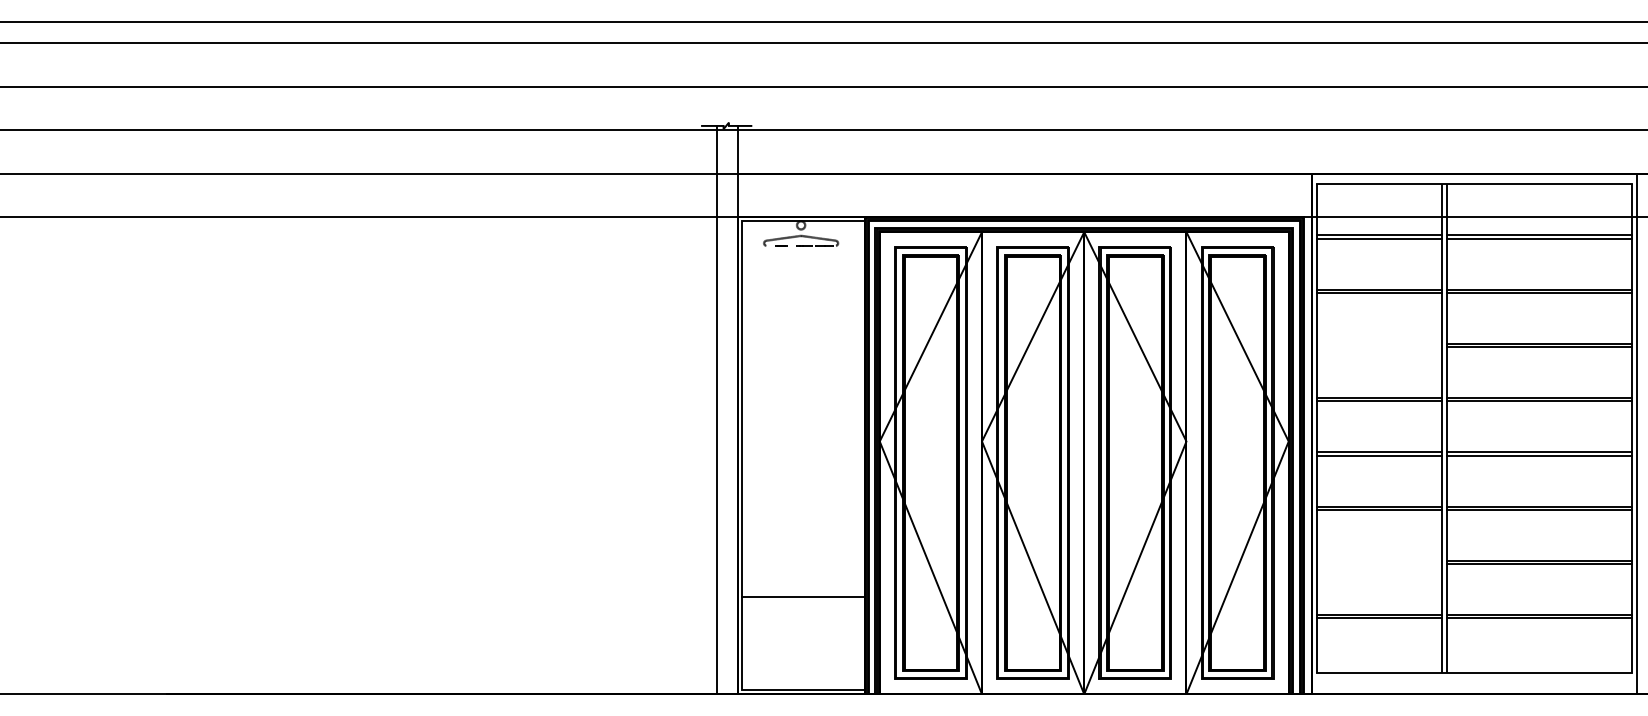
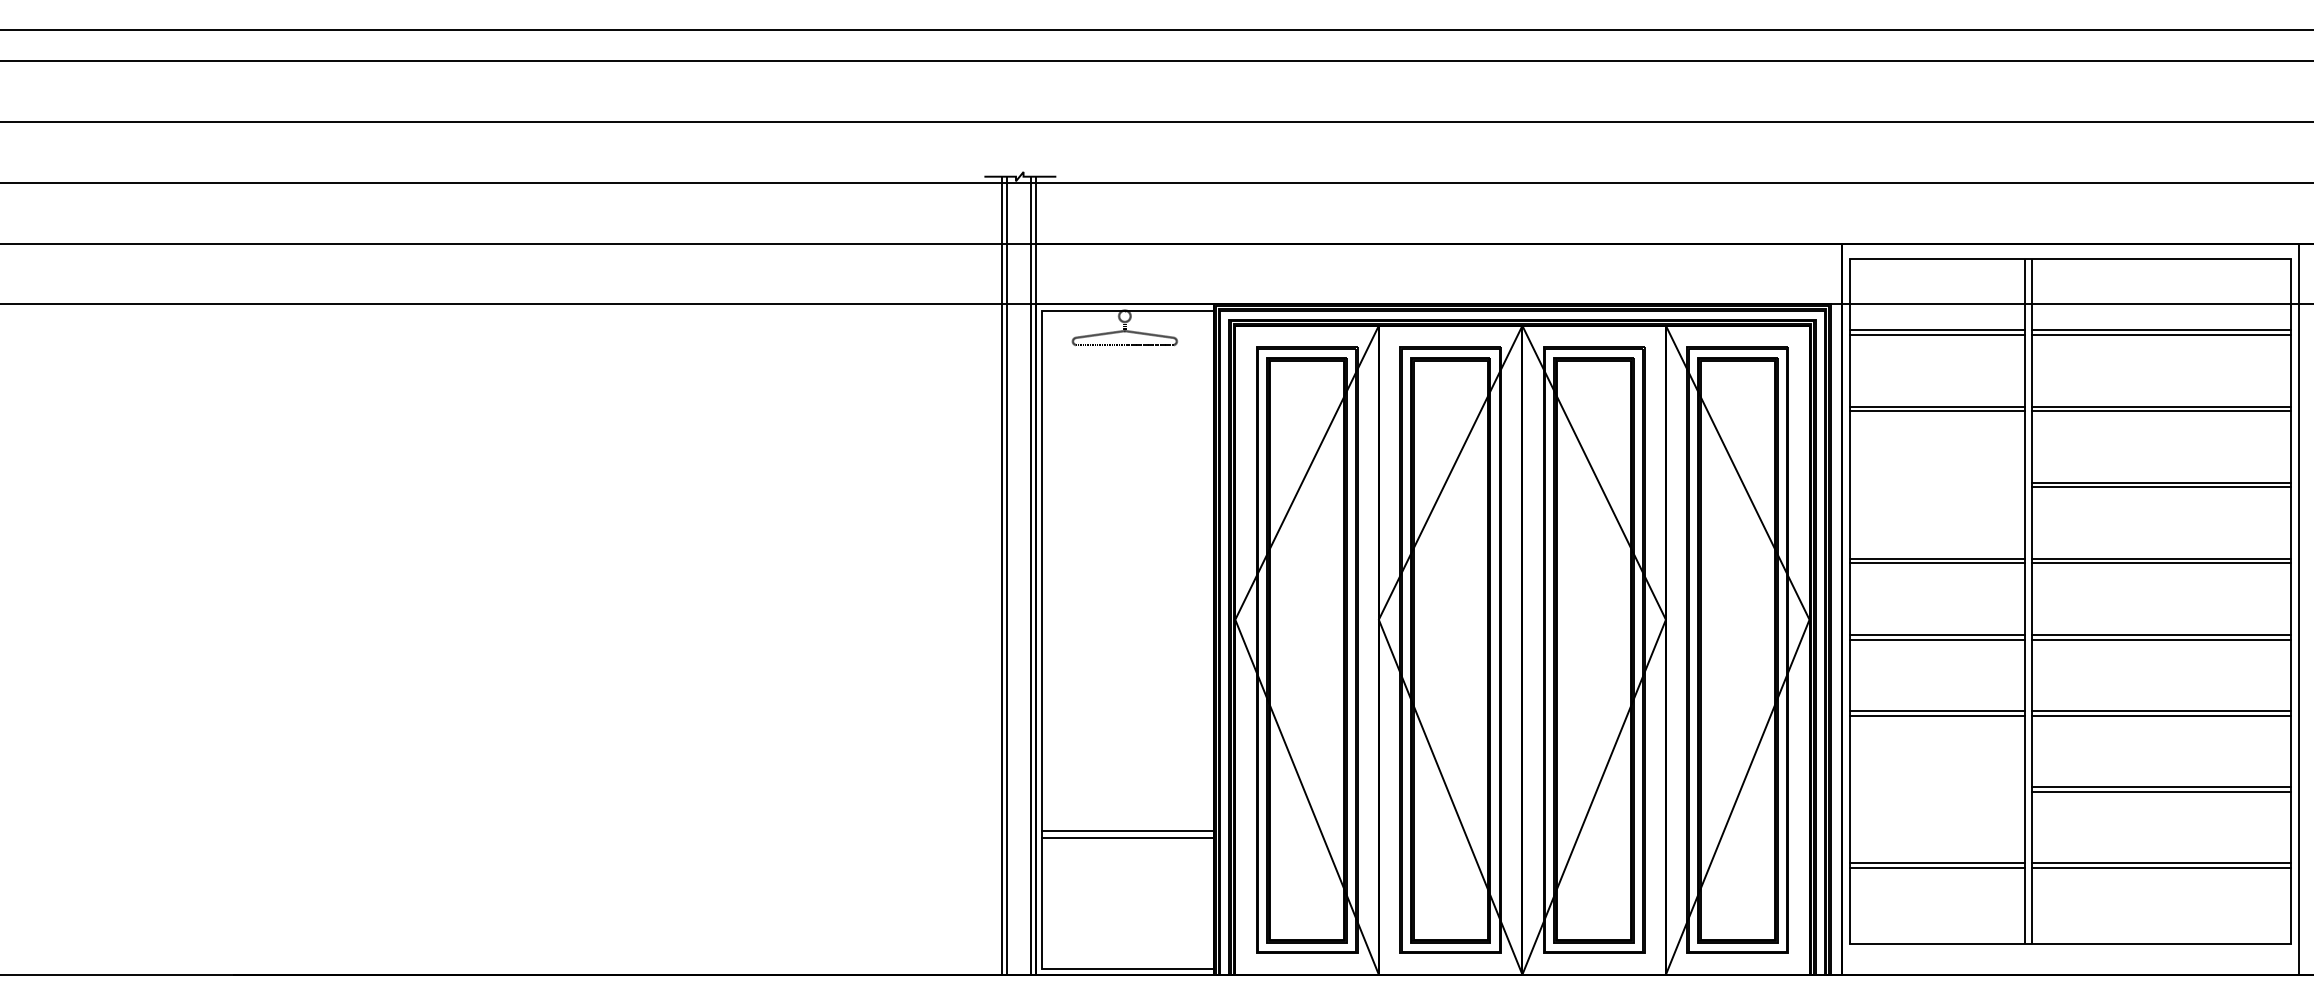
line: (713, 409) -> (1002, 575), added
line: (734, 409) -> (1031, 575), added
line: (802, 592) -> (1127, 831), added

